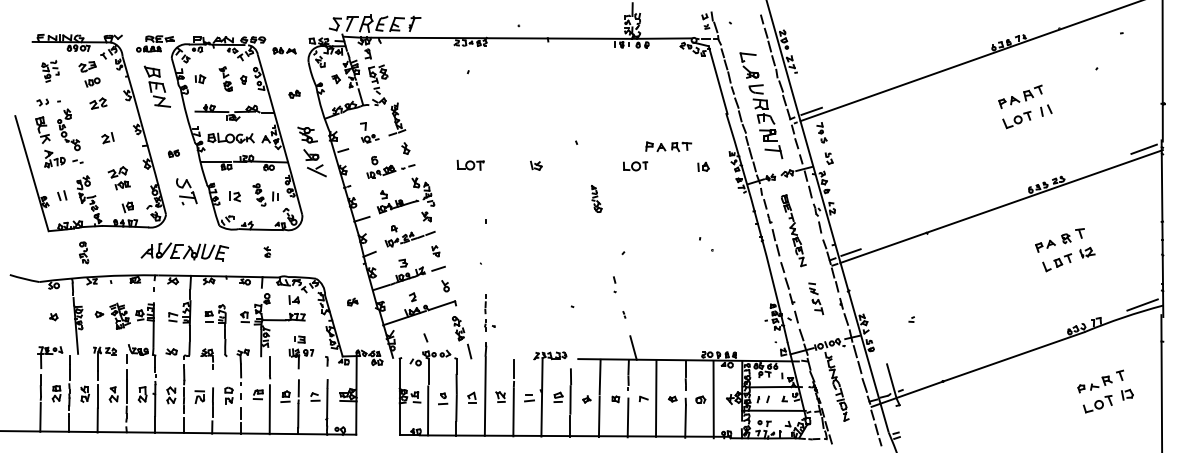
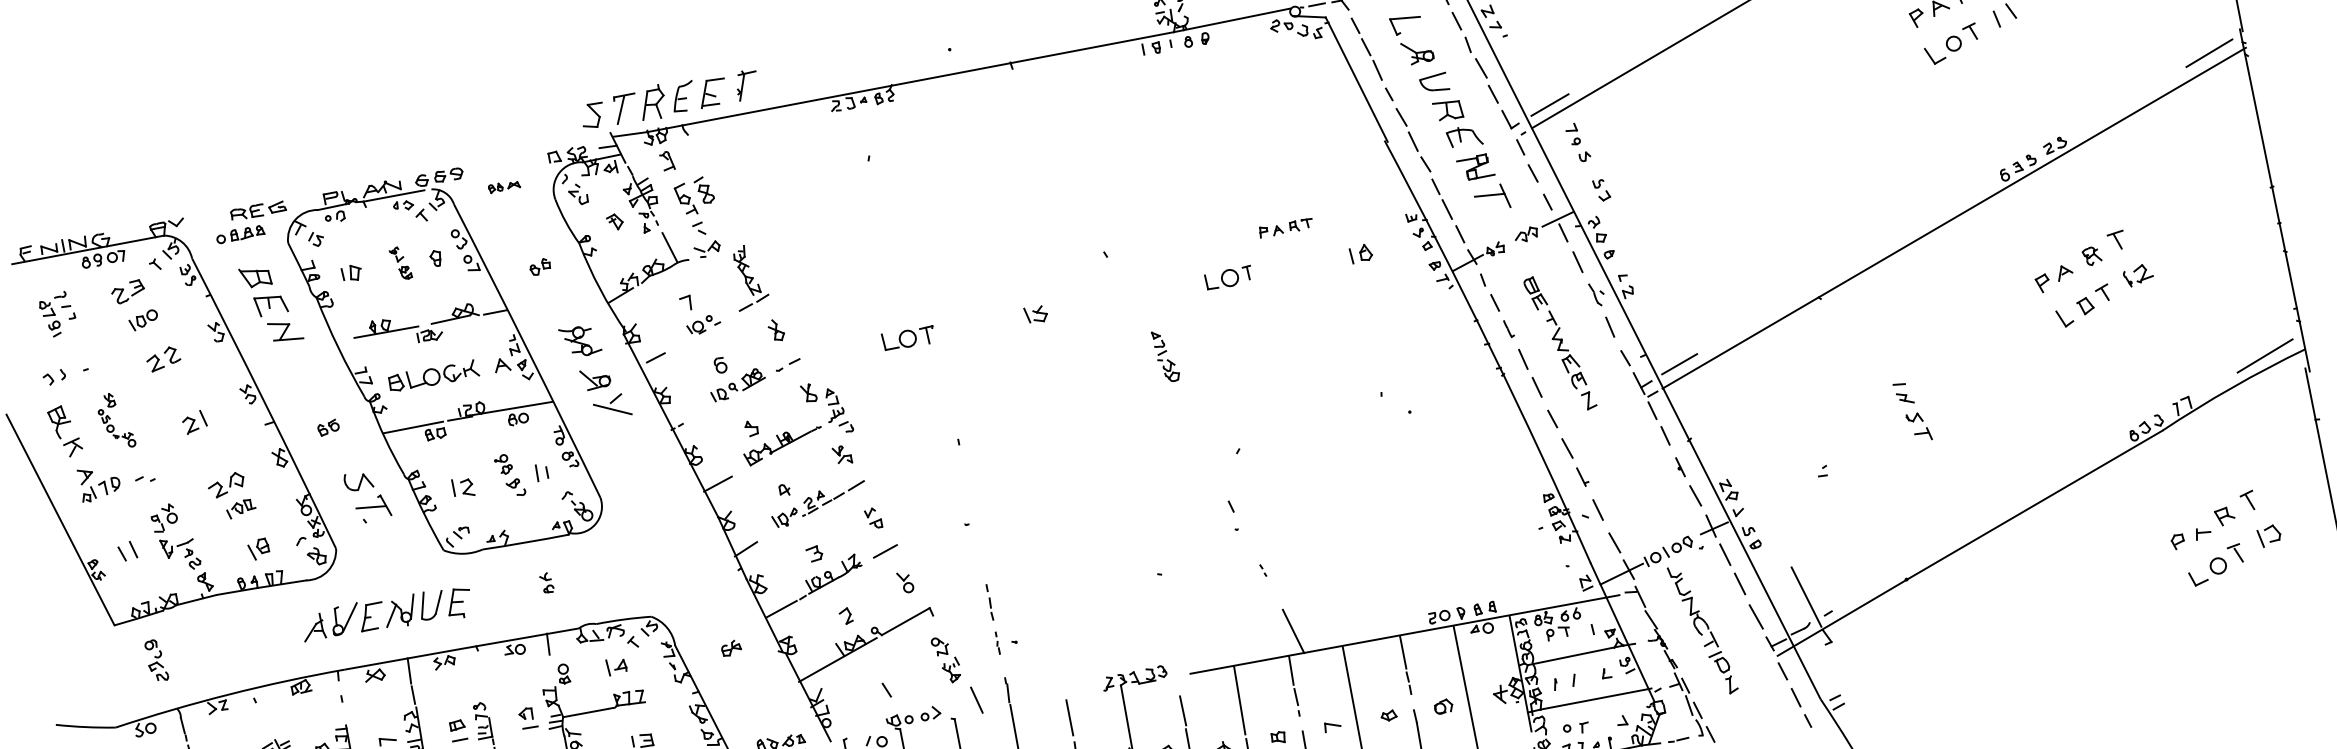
part: (284, 50) -> (504, 185), size x0.7
part: (225, 78) -> (400, 262), size x0.7
part: (68, 129) -> (114, 420), size x0.7
part: (668, 146) -> (1285, 227), size x0.6
part: (84, 252) -> (157, 659), moved
part: (816, 298) -> (1913, 411), moved

